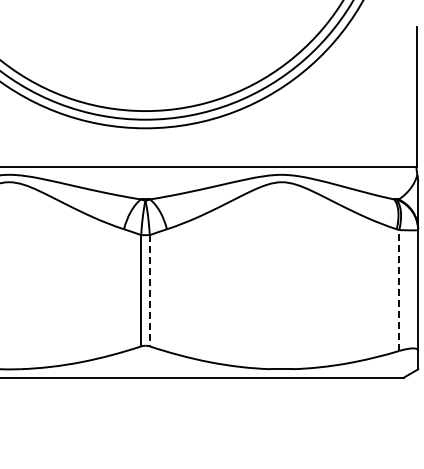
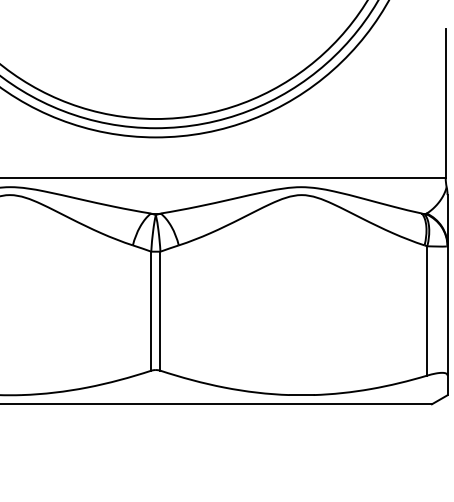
line: (149, 290) -> (160, 310), dashed -> solid
line: (399, 290) -> (427, 310), dashed -> solid

